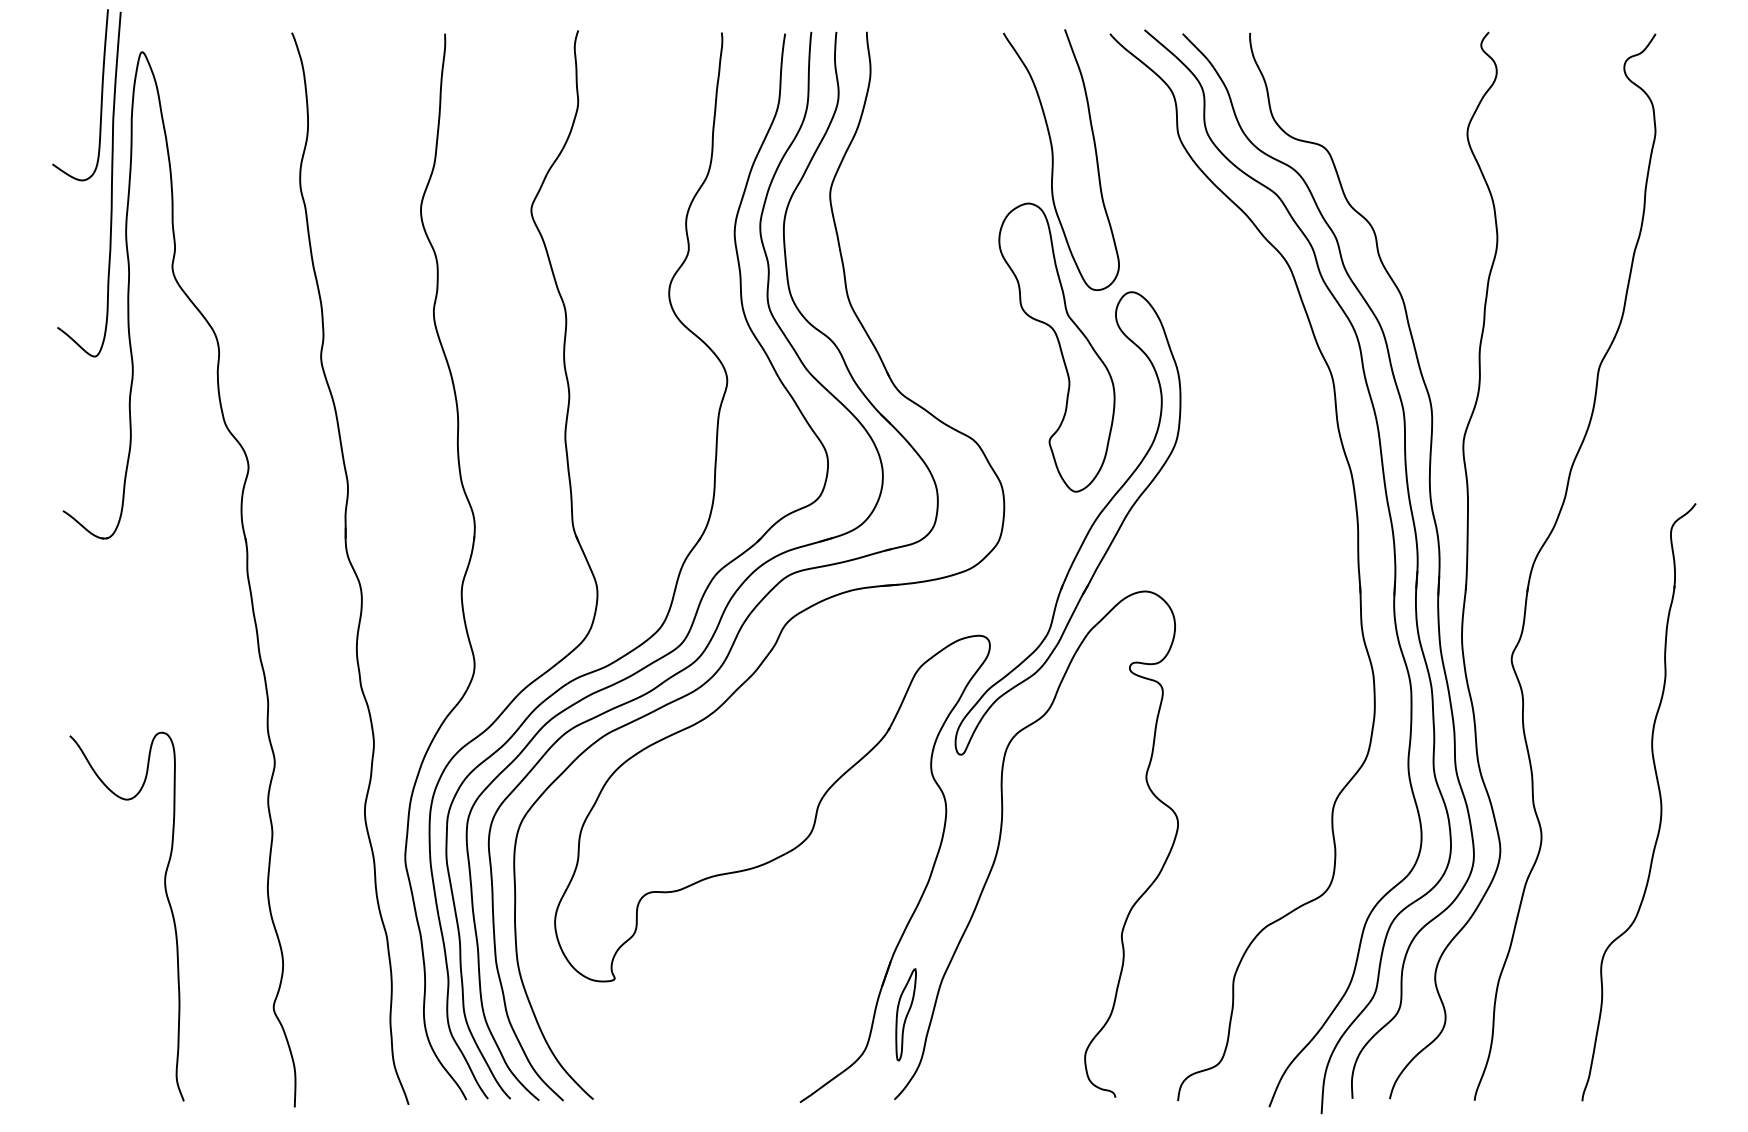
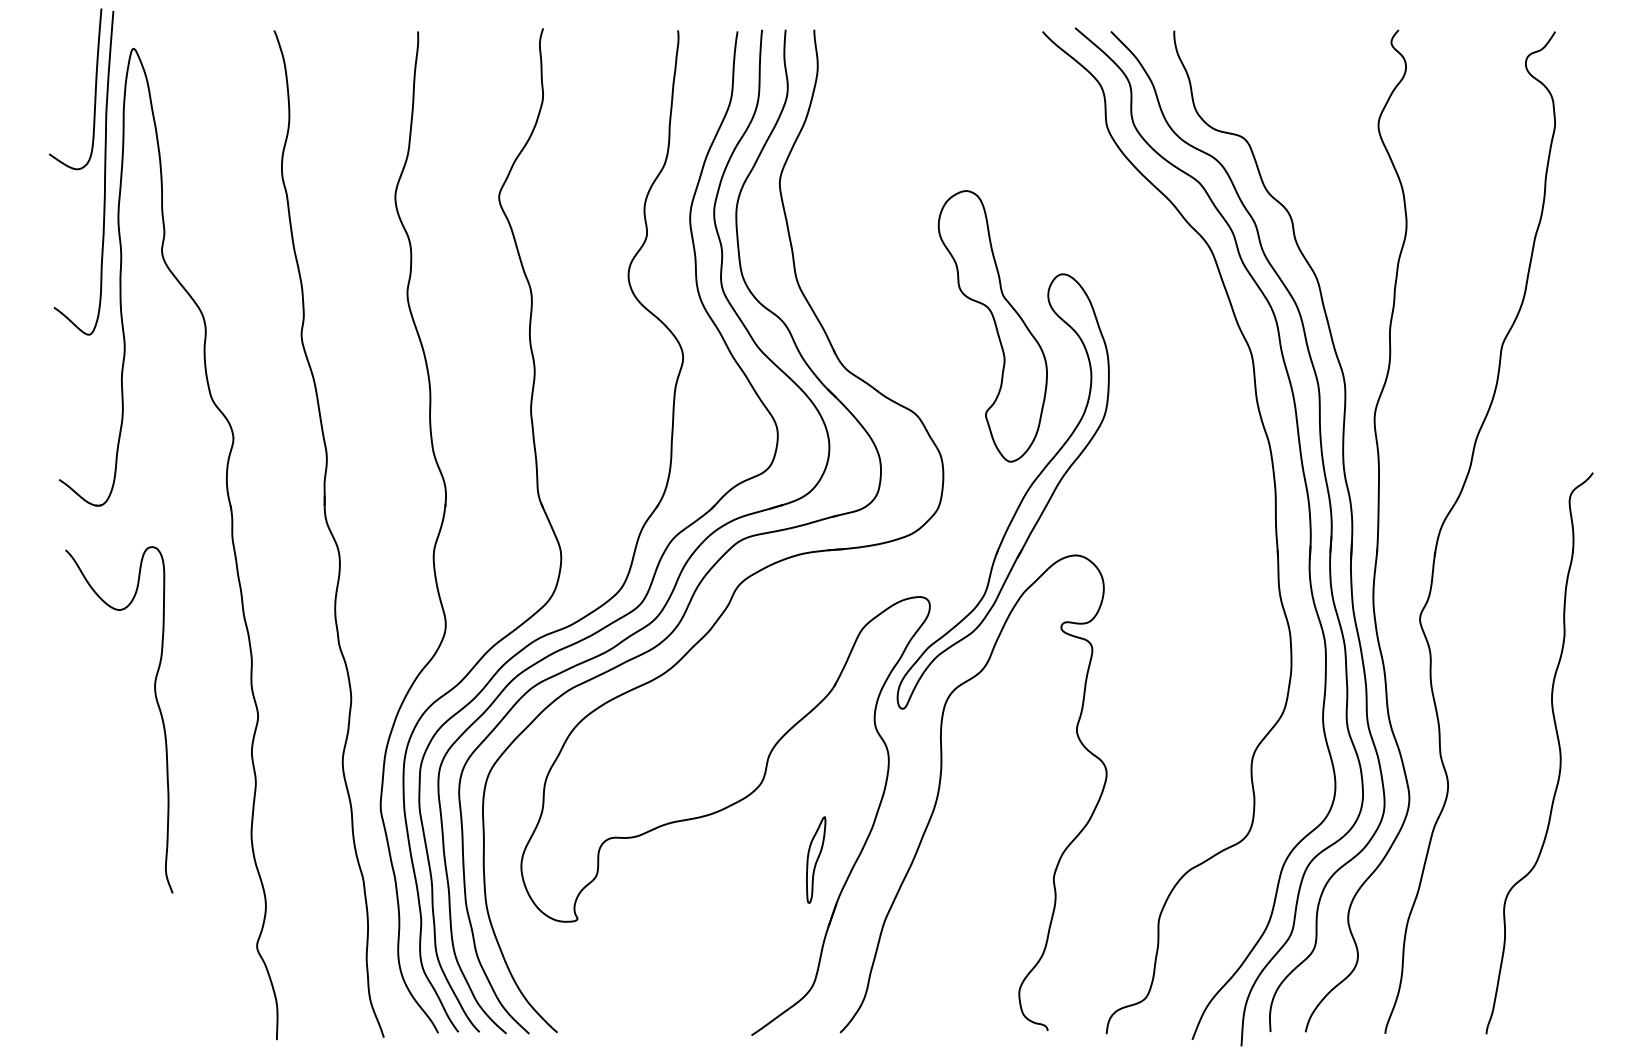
curve: (1053, 160) -> (989, 150), removed
curve: (167, 902) -> (157, 706), moved
part: (906, 1014) -> (816, 859), moved

